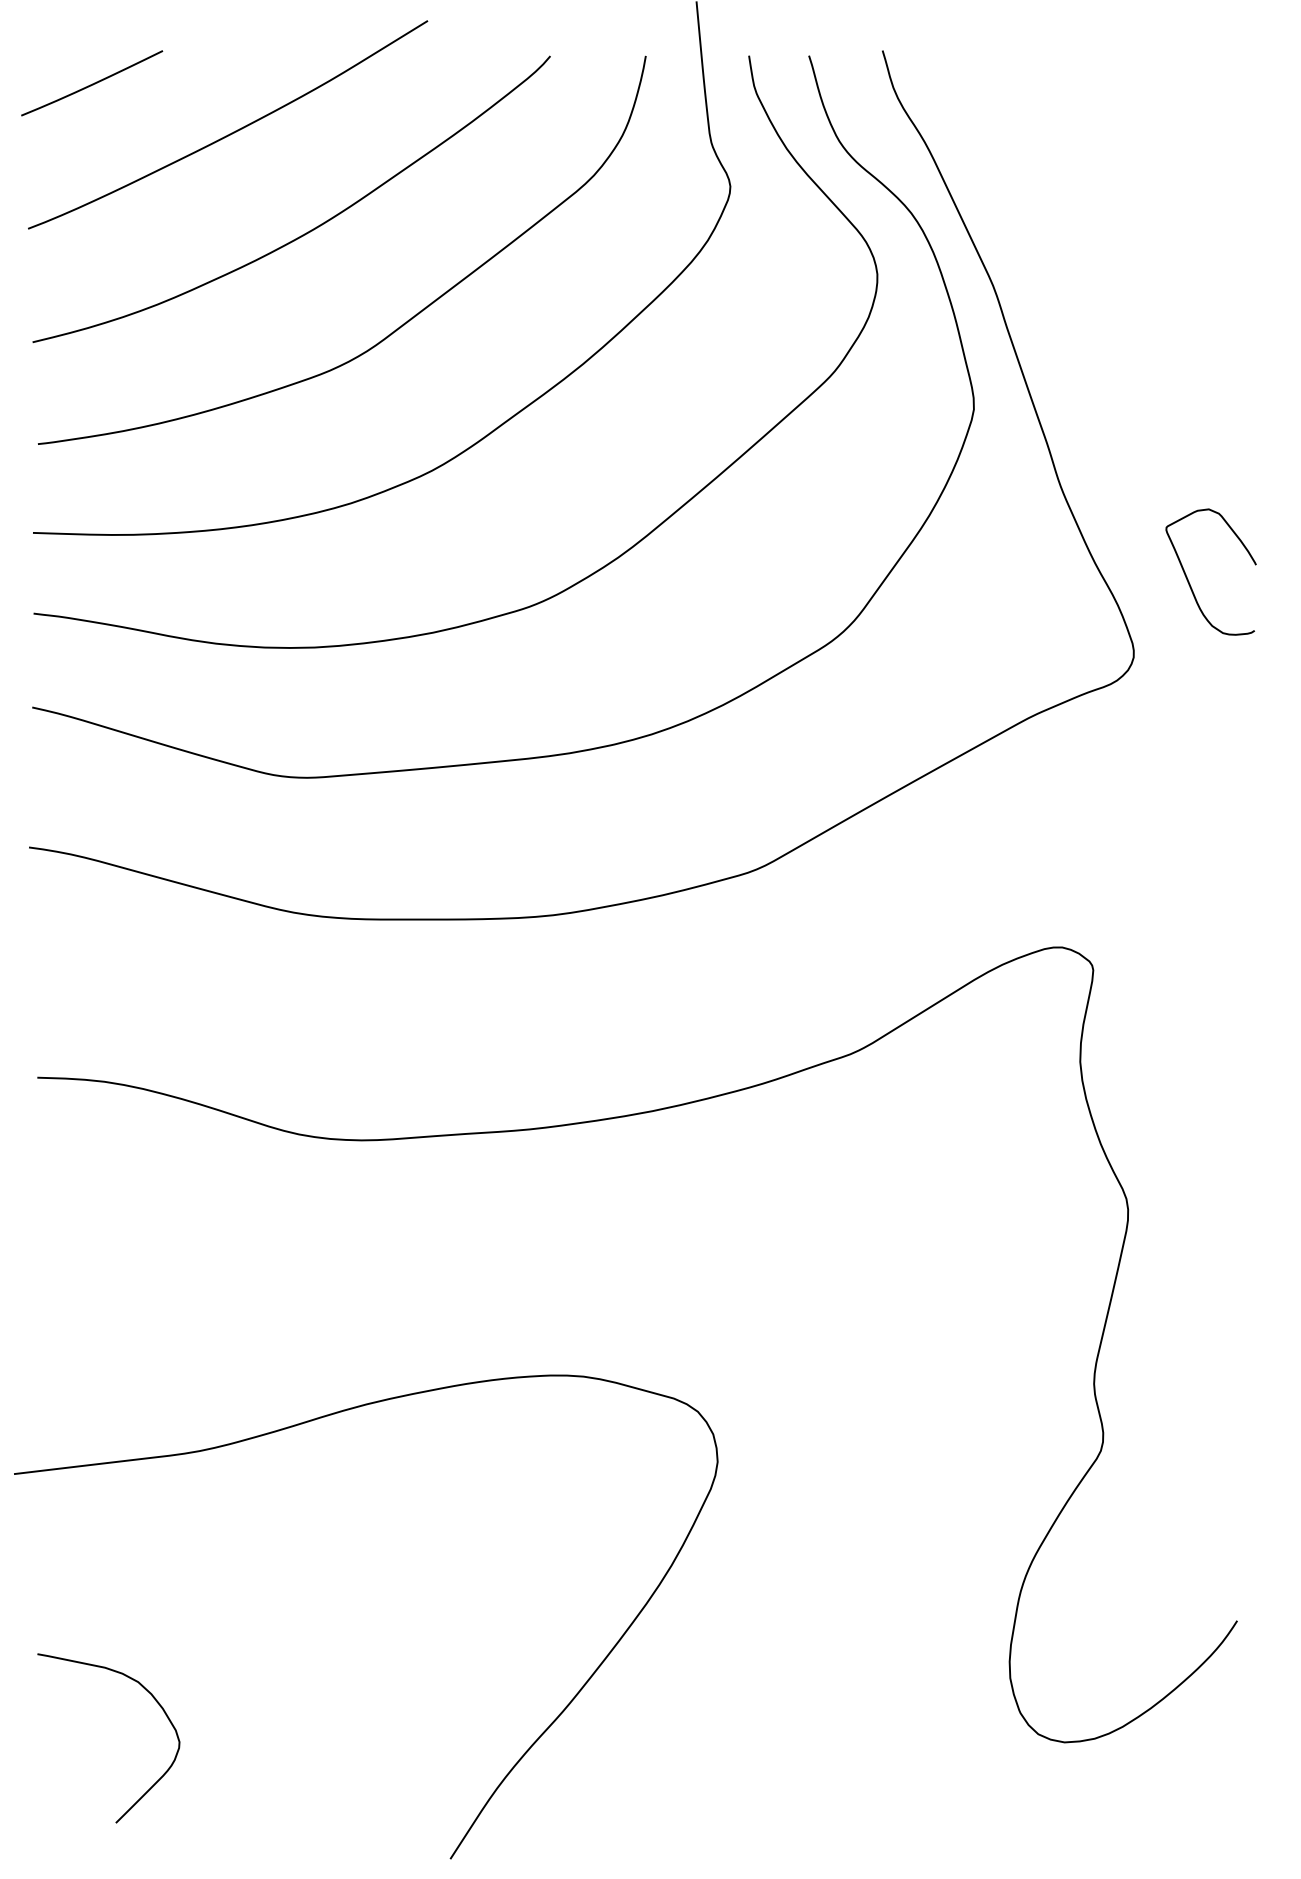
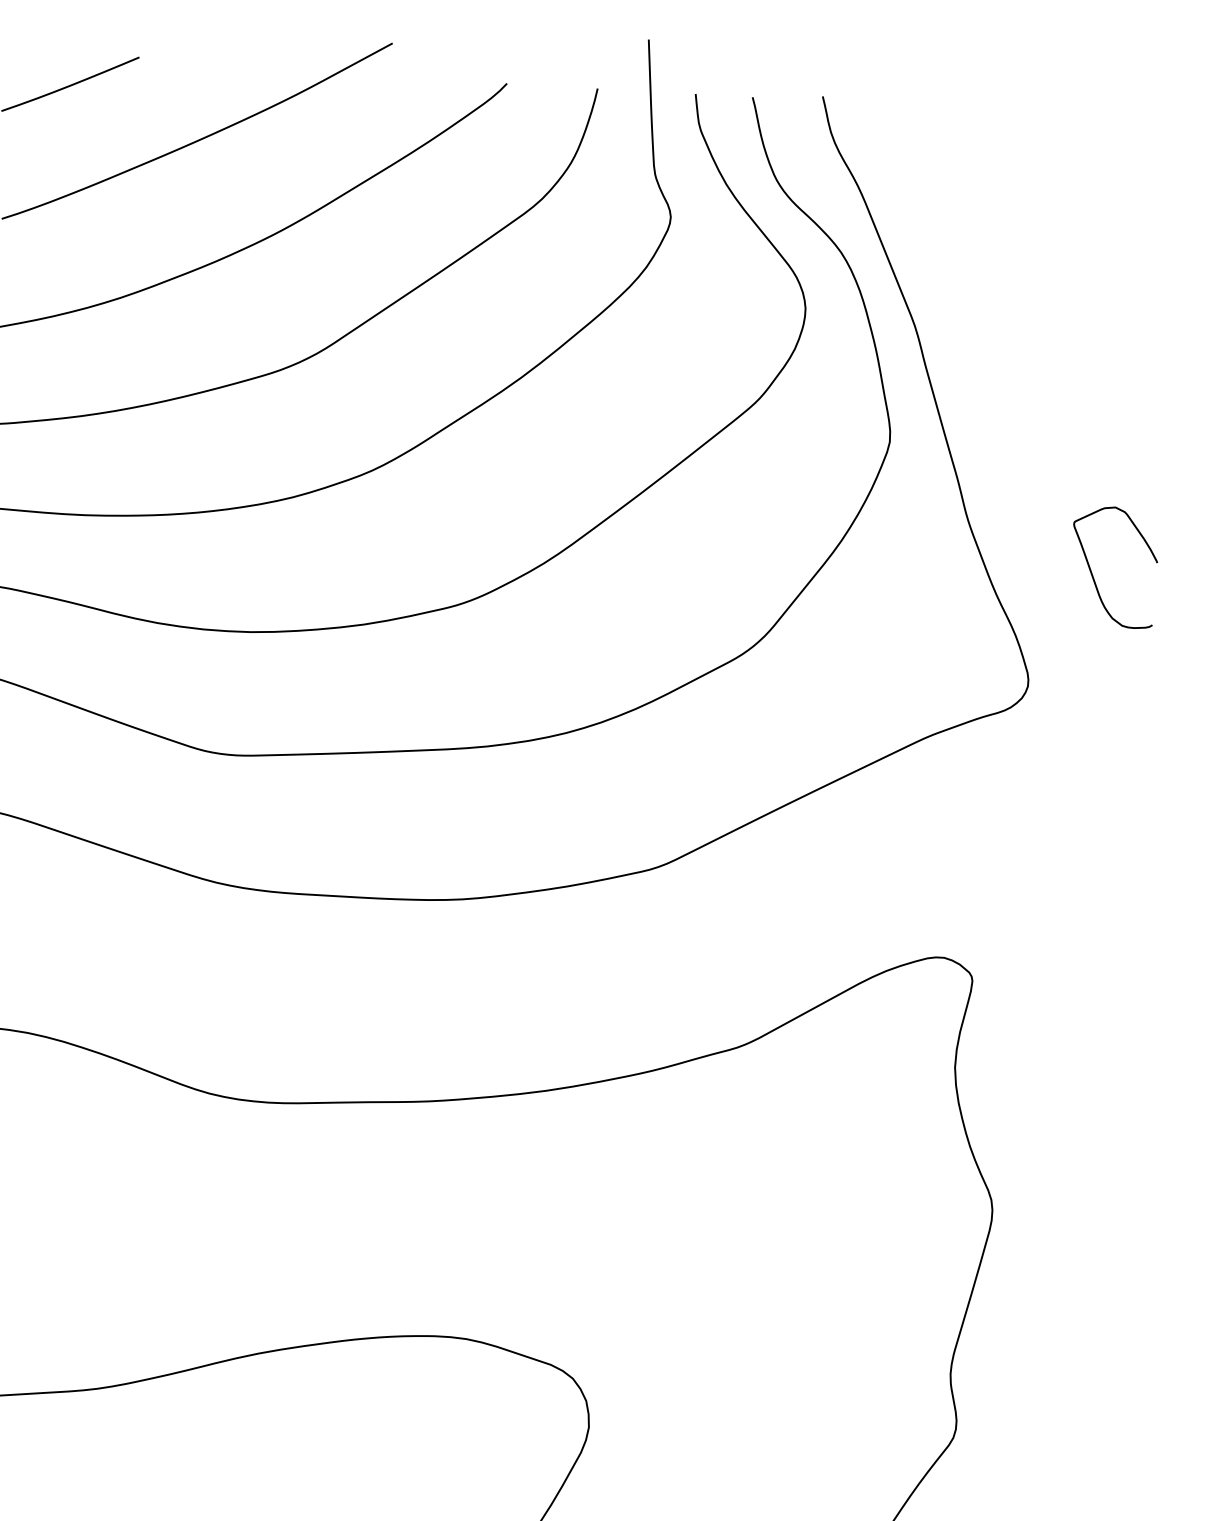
curve: (1189, 581) -> (1093, 574), moved

